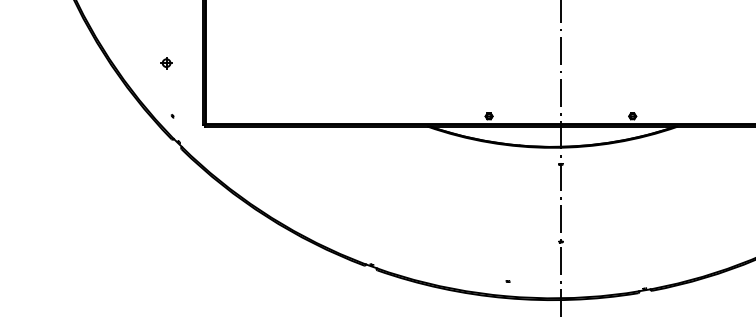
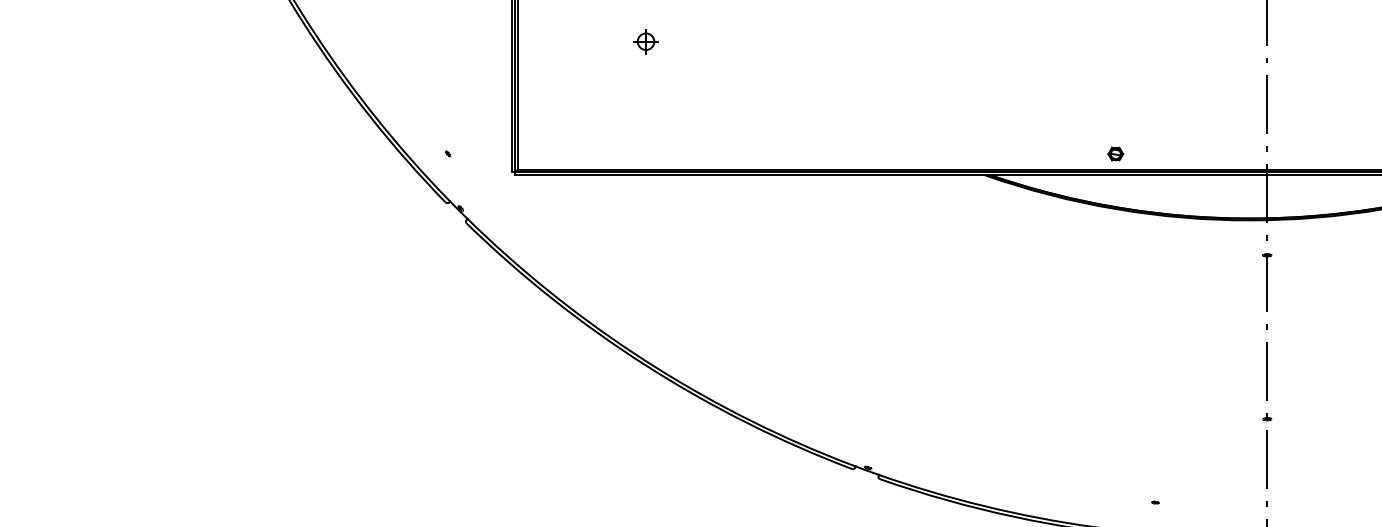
part: (166, 63) -> (645, 42), moved

